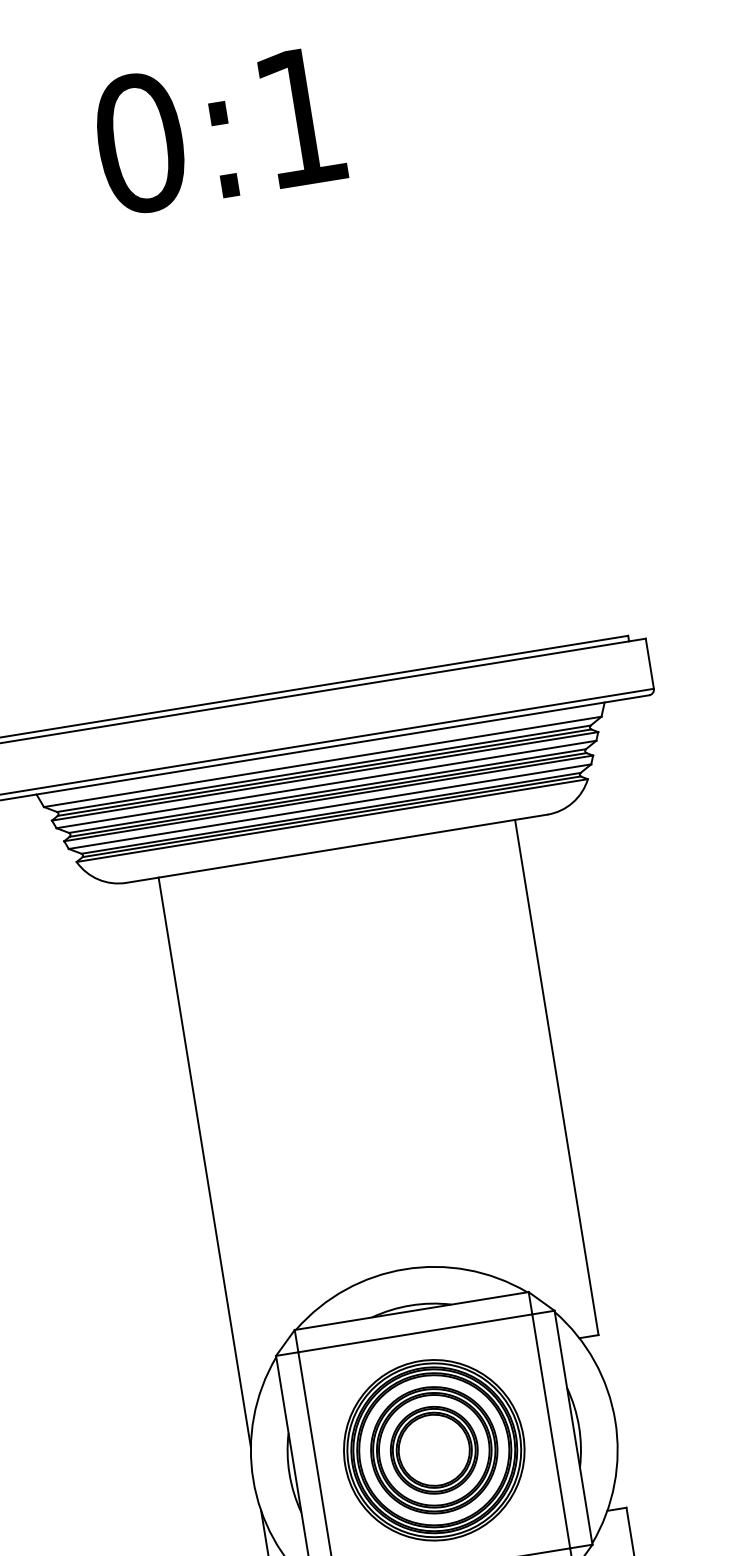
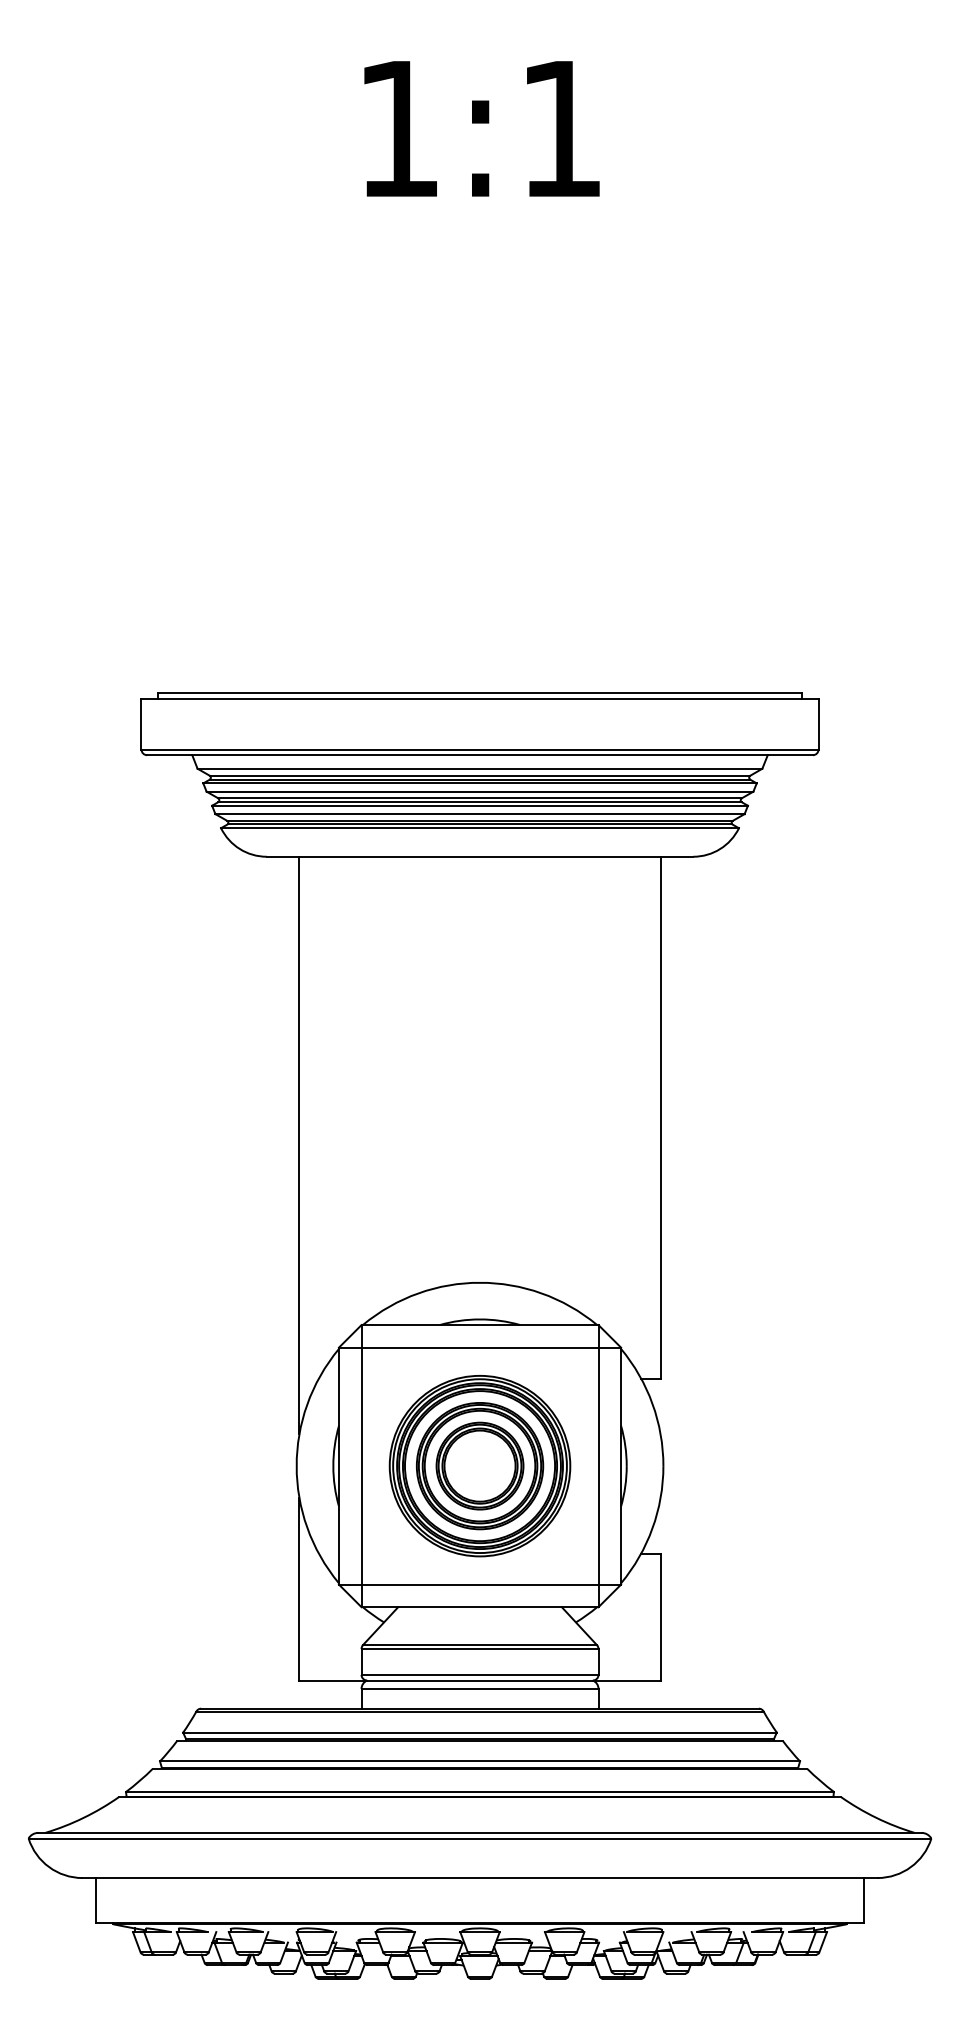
text: (140, 142) -> (399, 128), 0:1 -> 1:1

